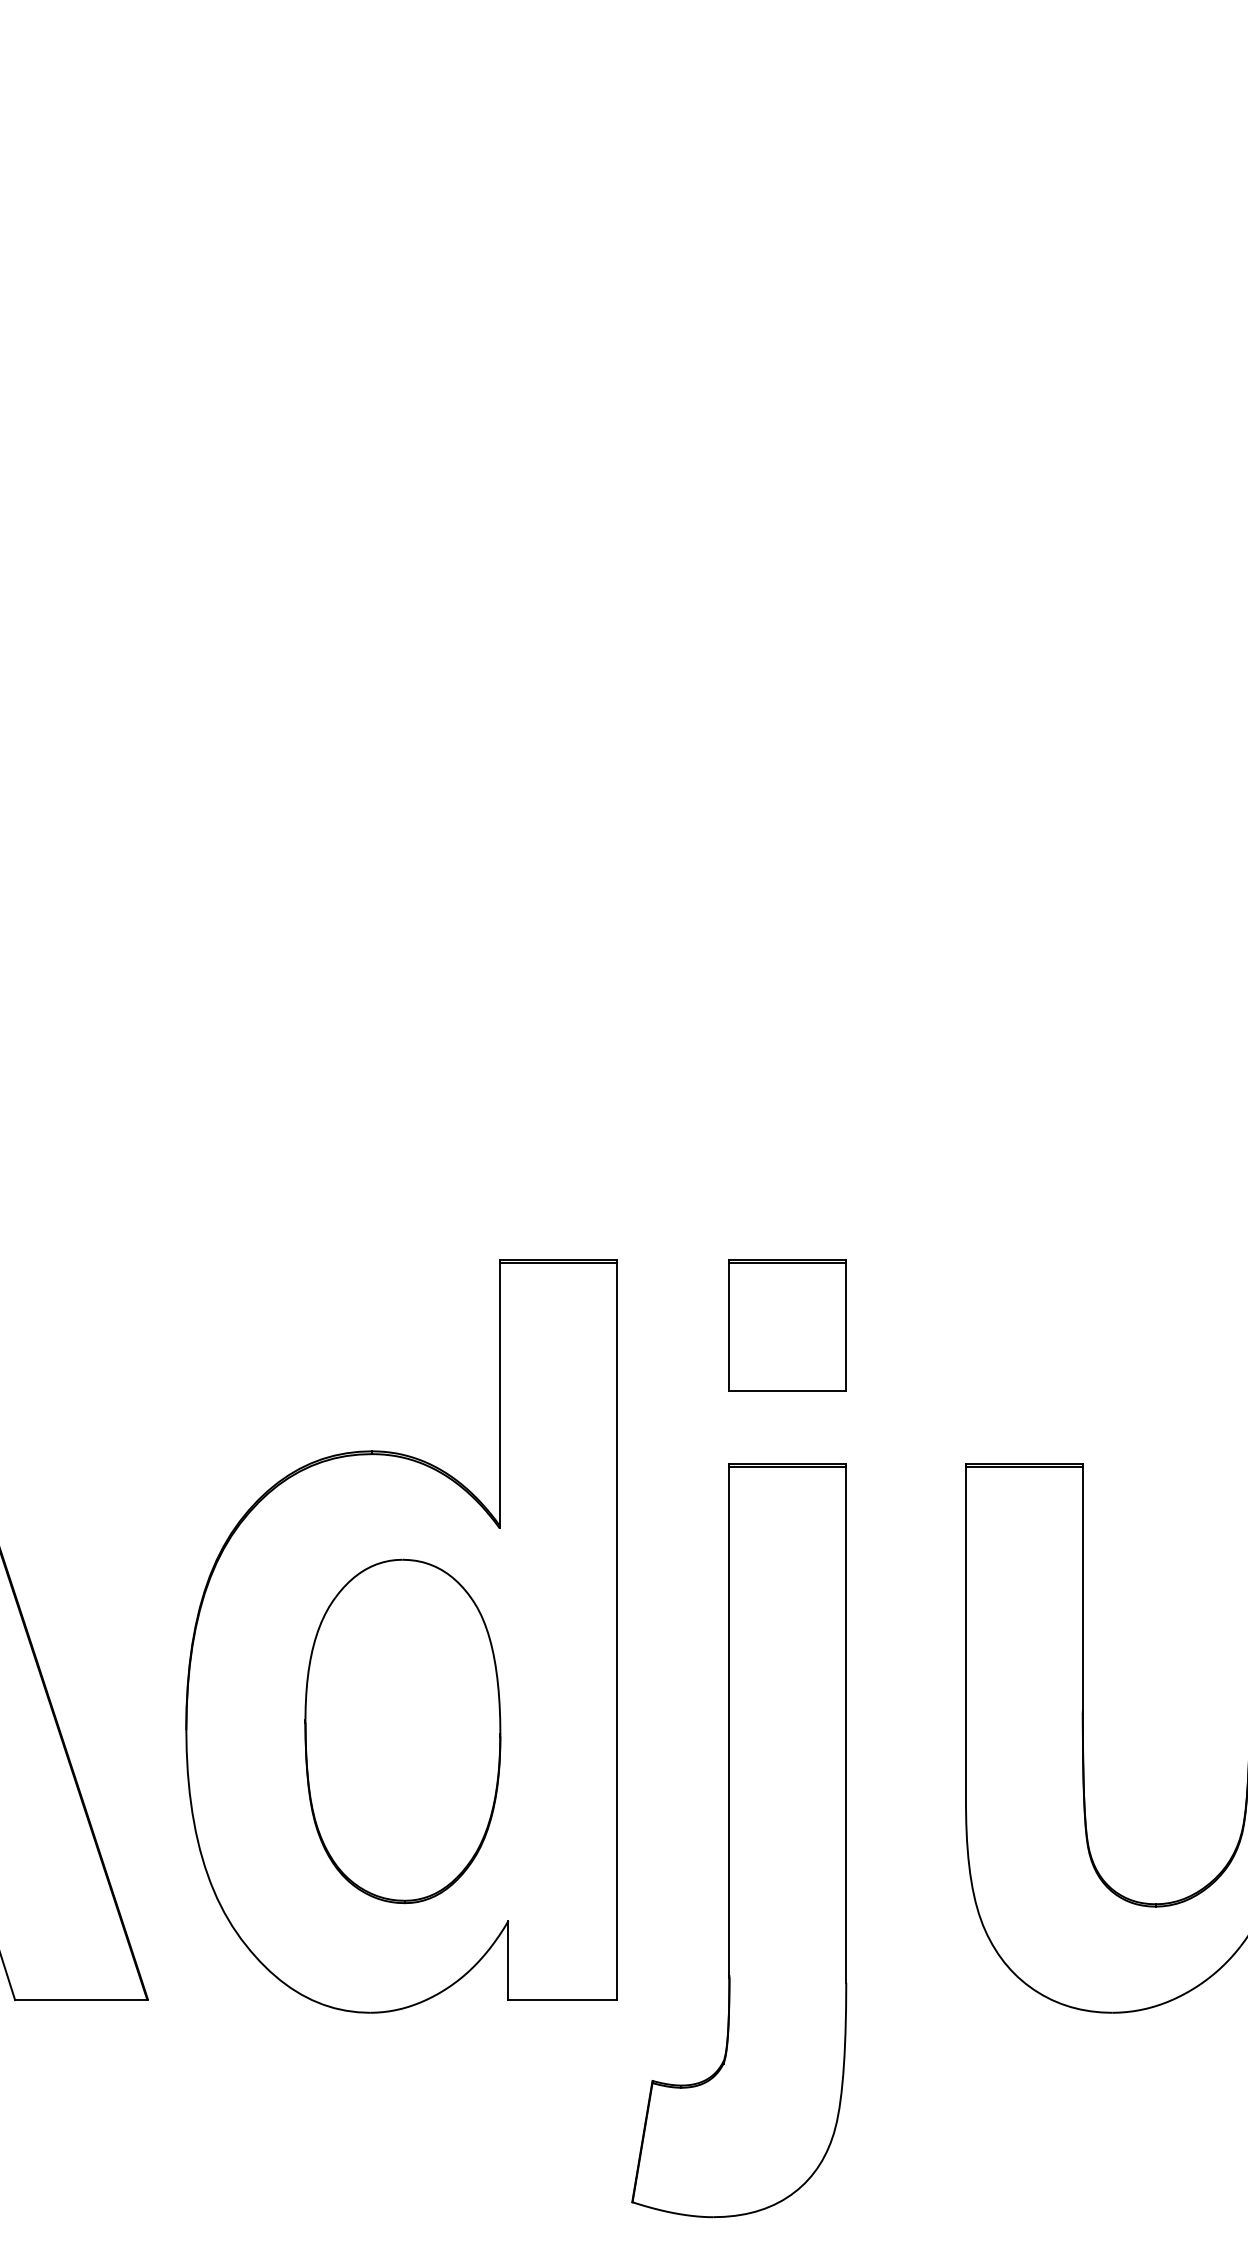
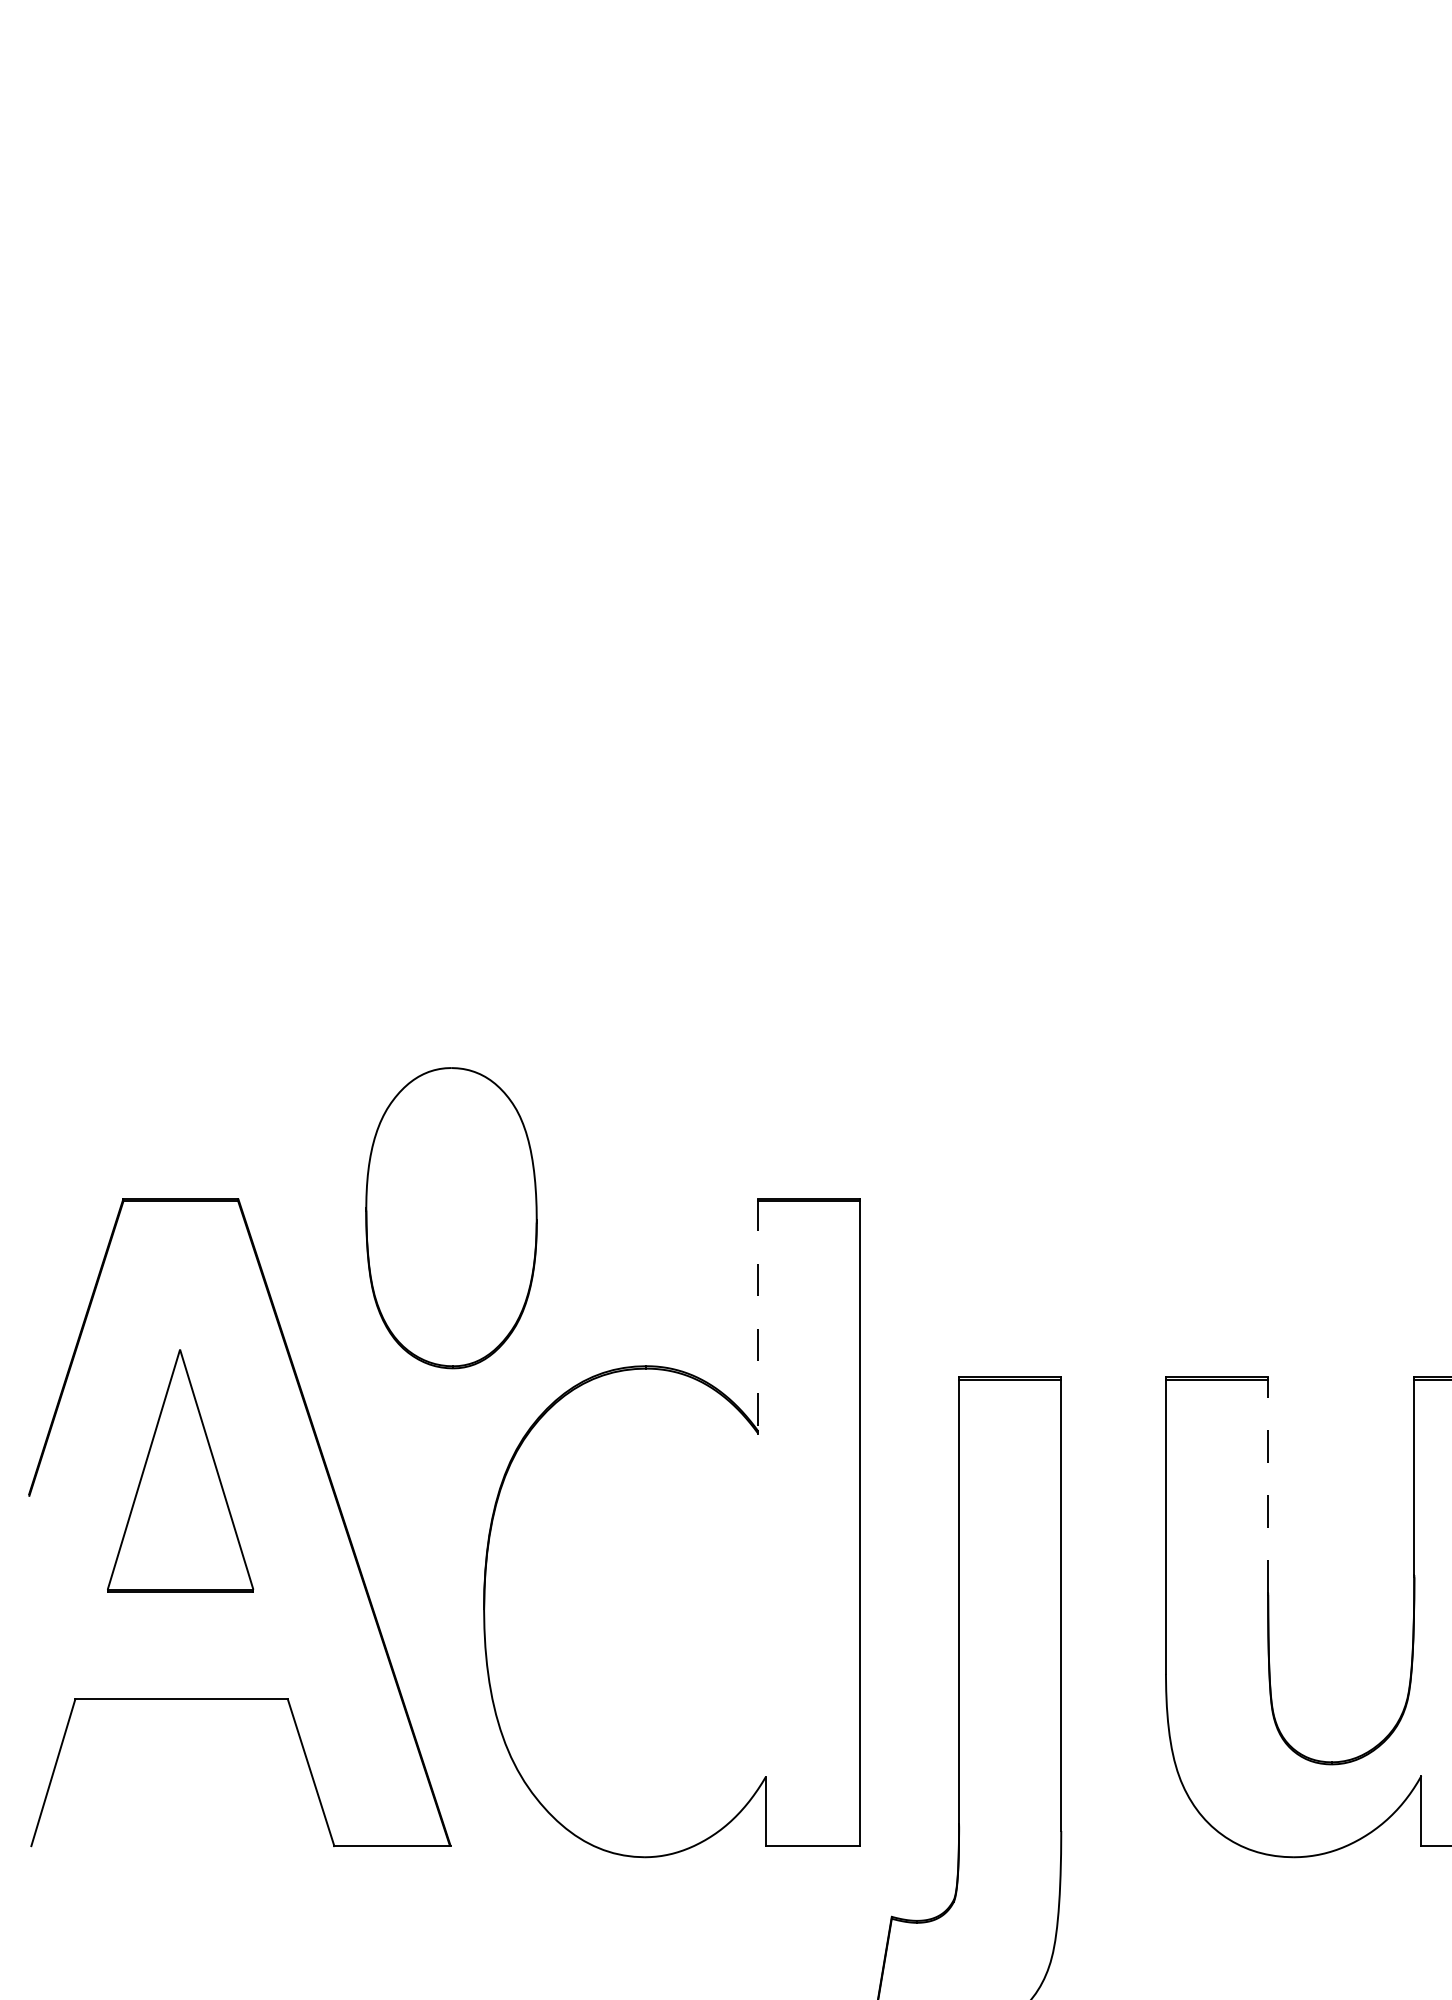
part: (787, 1325) -> (1009, 1256), removed
line: (500, 1393) -> (758, 1315), solid -> dashed
line: (1083, 1587) -> (1268, 1485), solid -> dashed
part: (402, 1731) -> (451, 1218), moved

